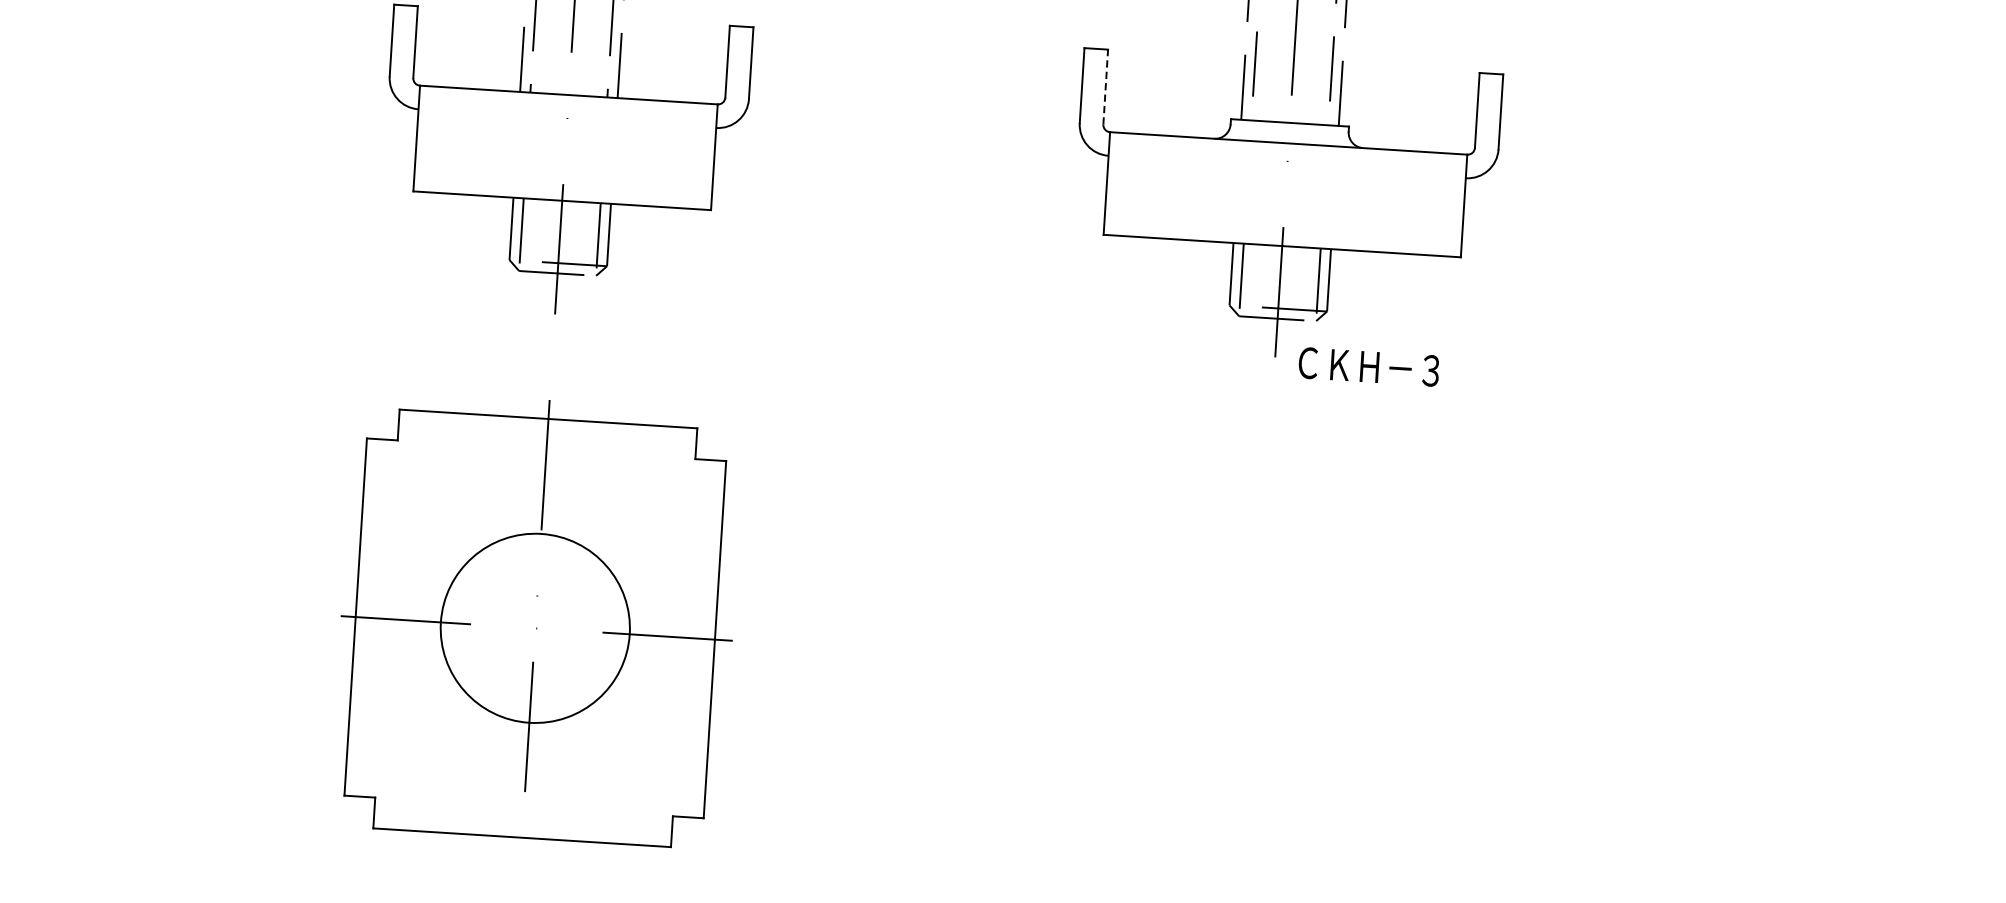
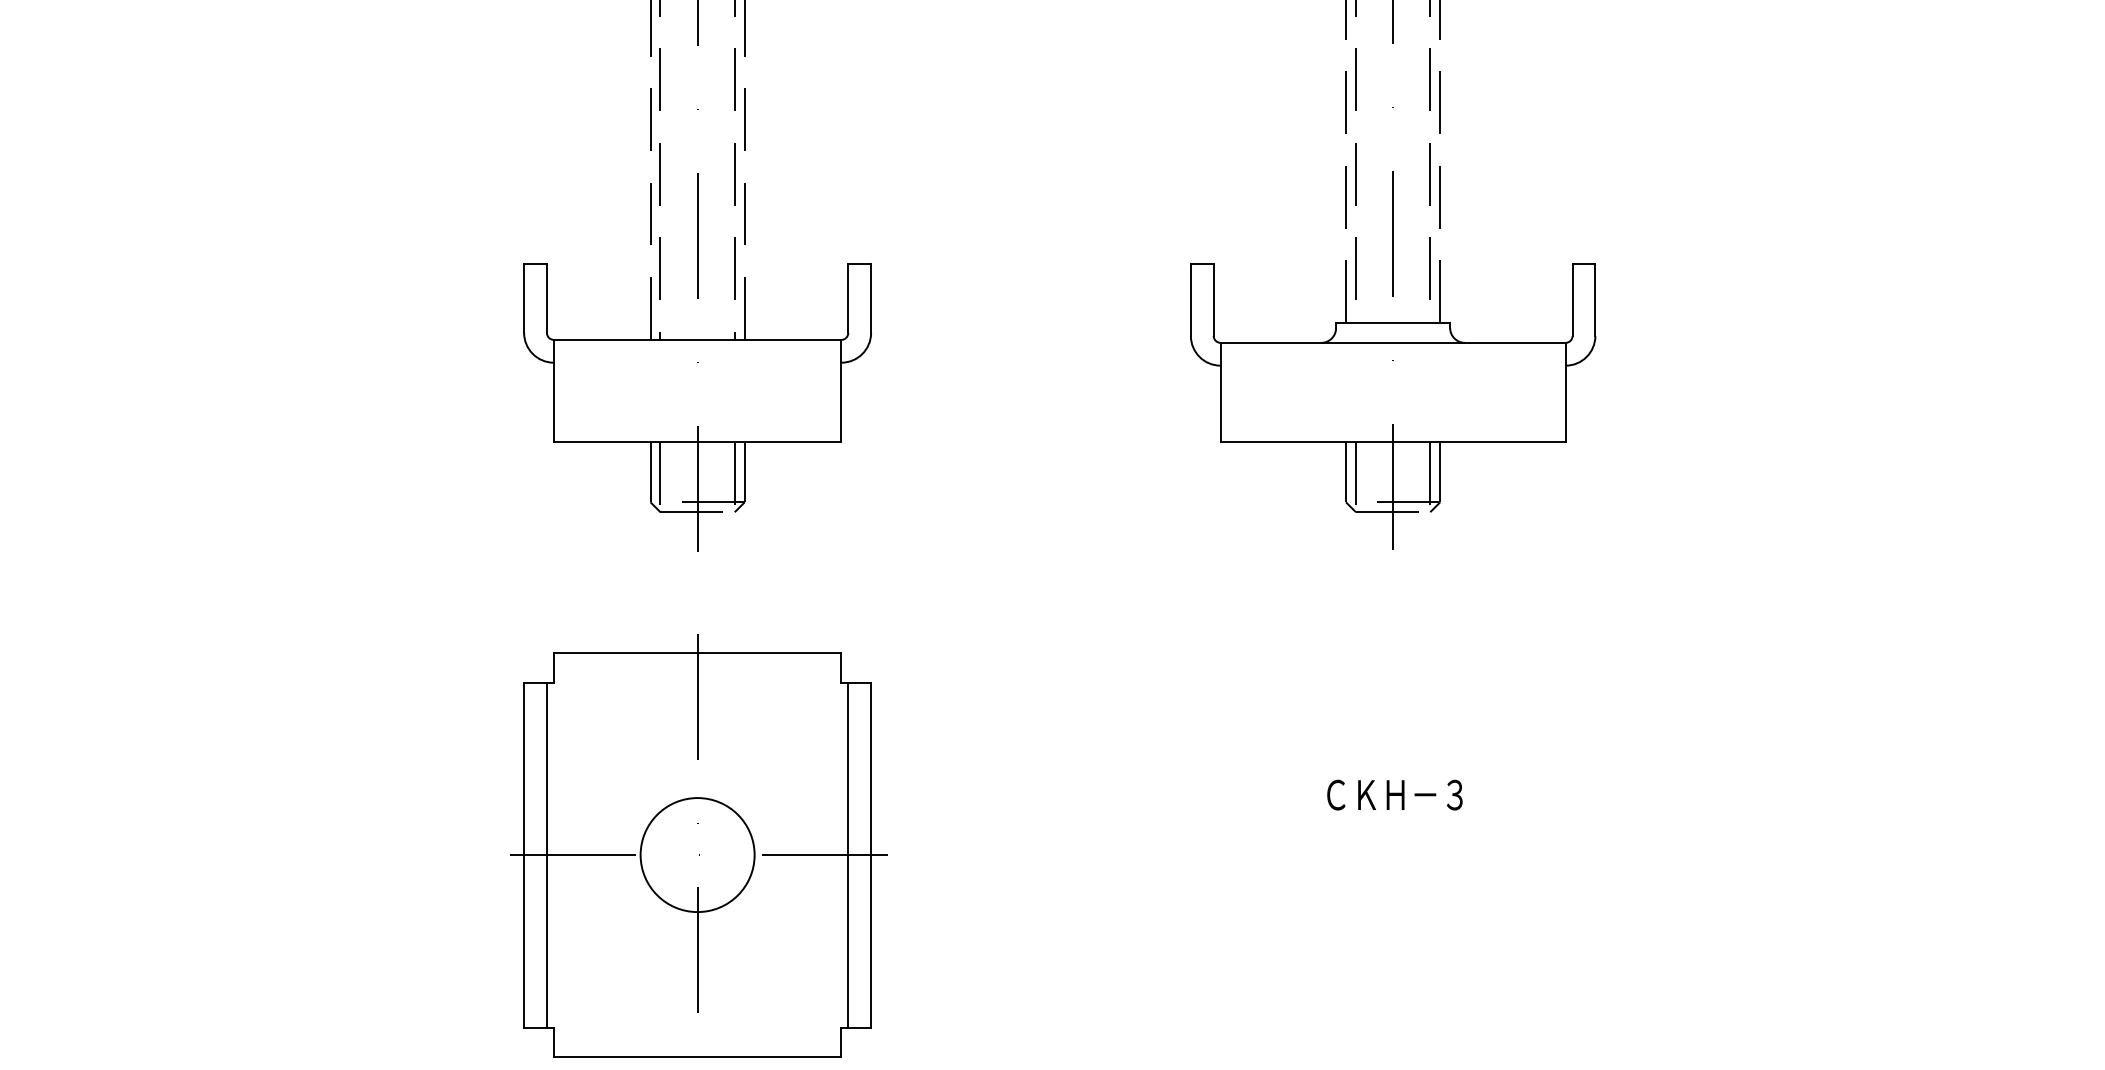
line: (1105, 86) -> (1213, 299), dashed -> solid
text: (1368, 366) -> (1394, 794), moved
line: (378, 617) -> (546, 854), added
circle: (535, 628) -> (697, 855), size x0.62
line: (691, 637) -> (848, 854), added

